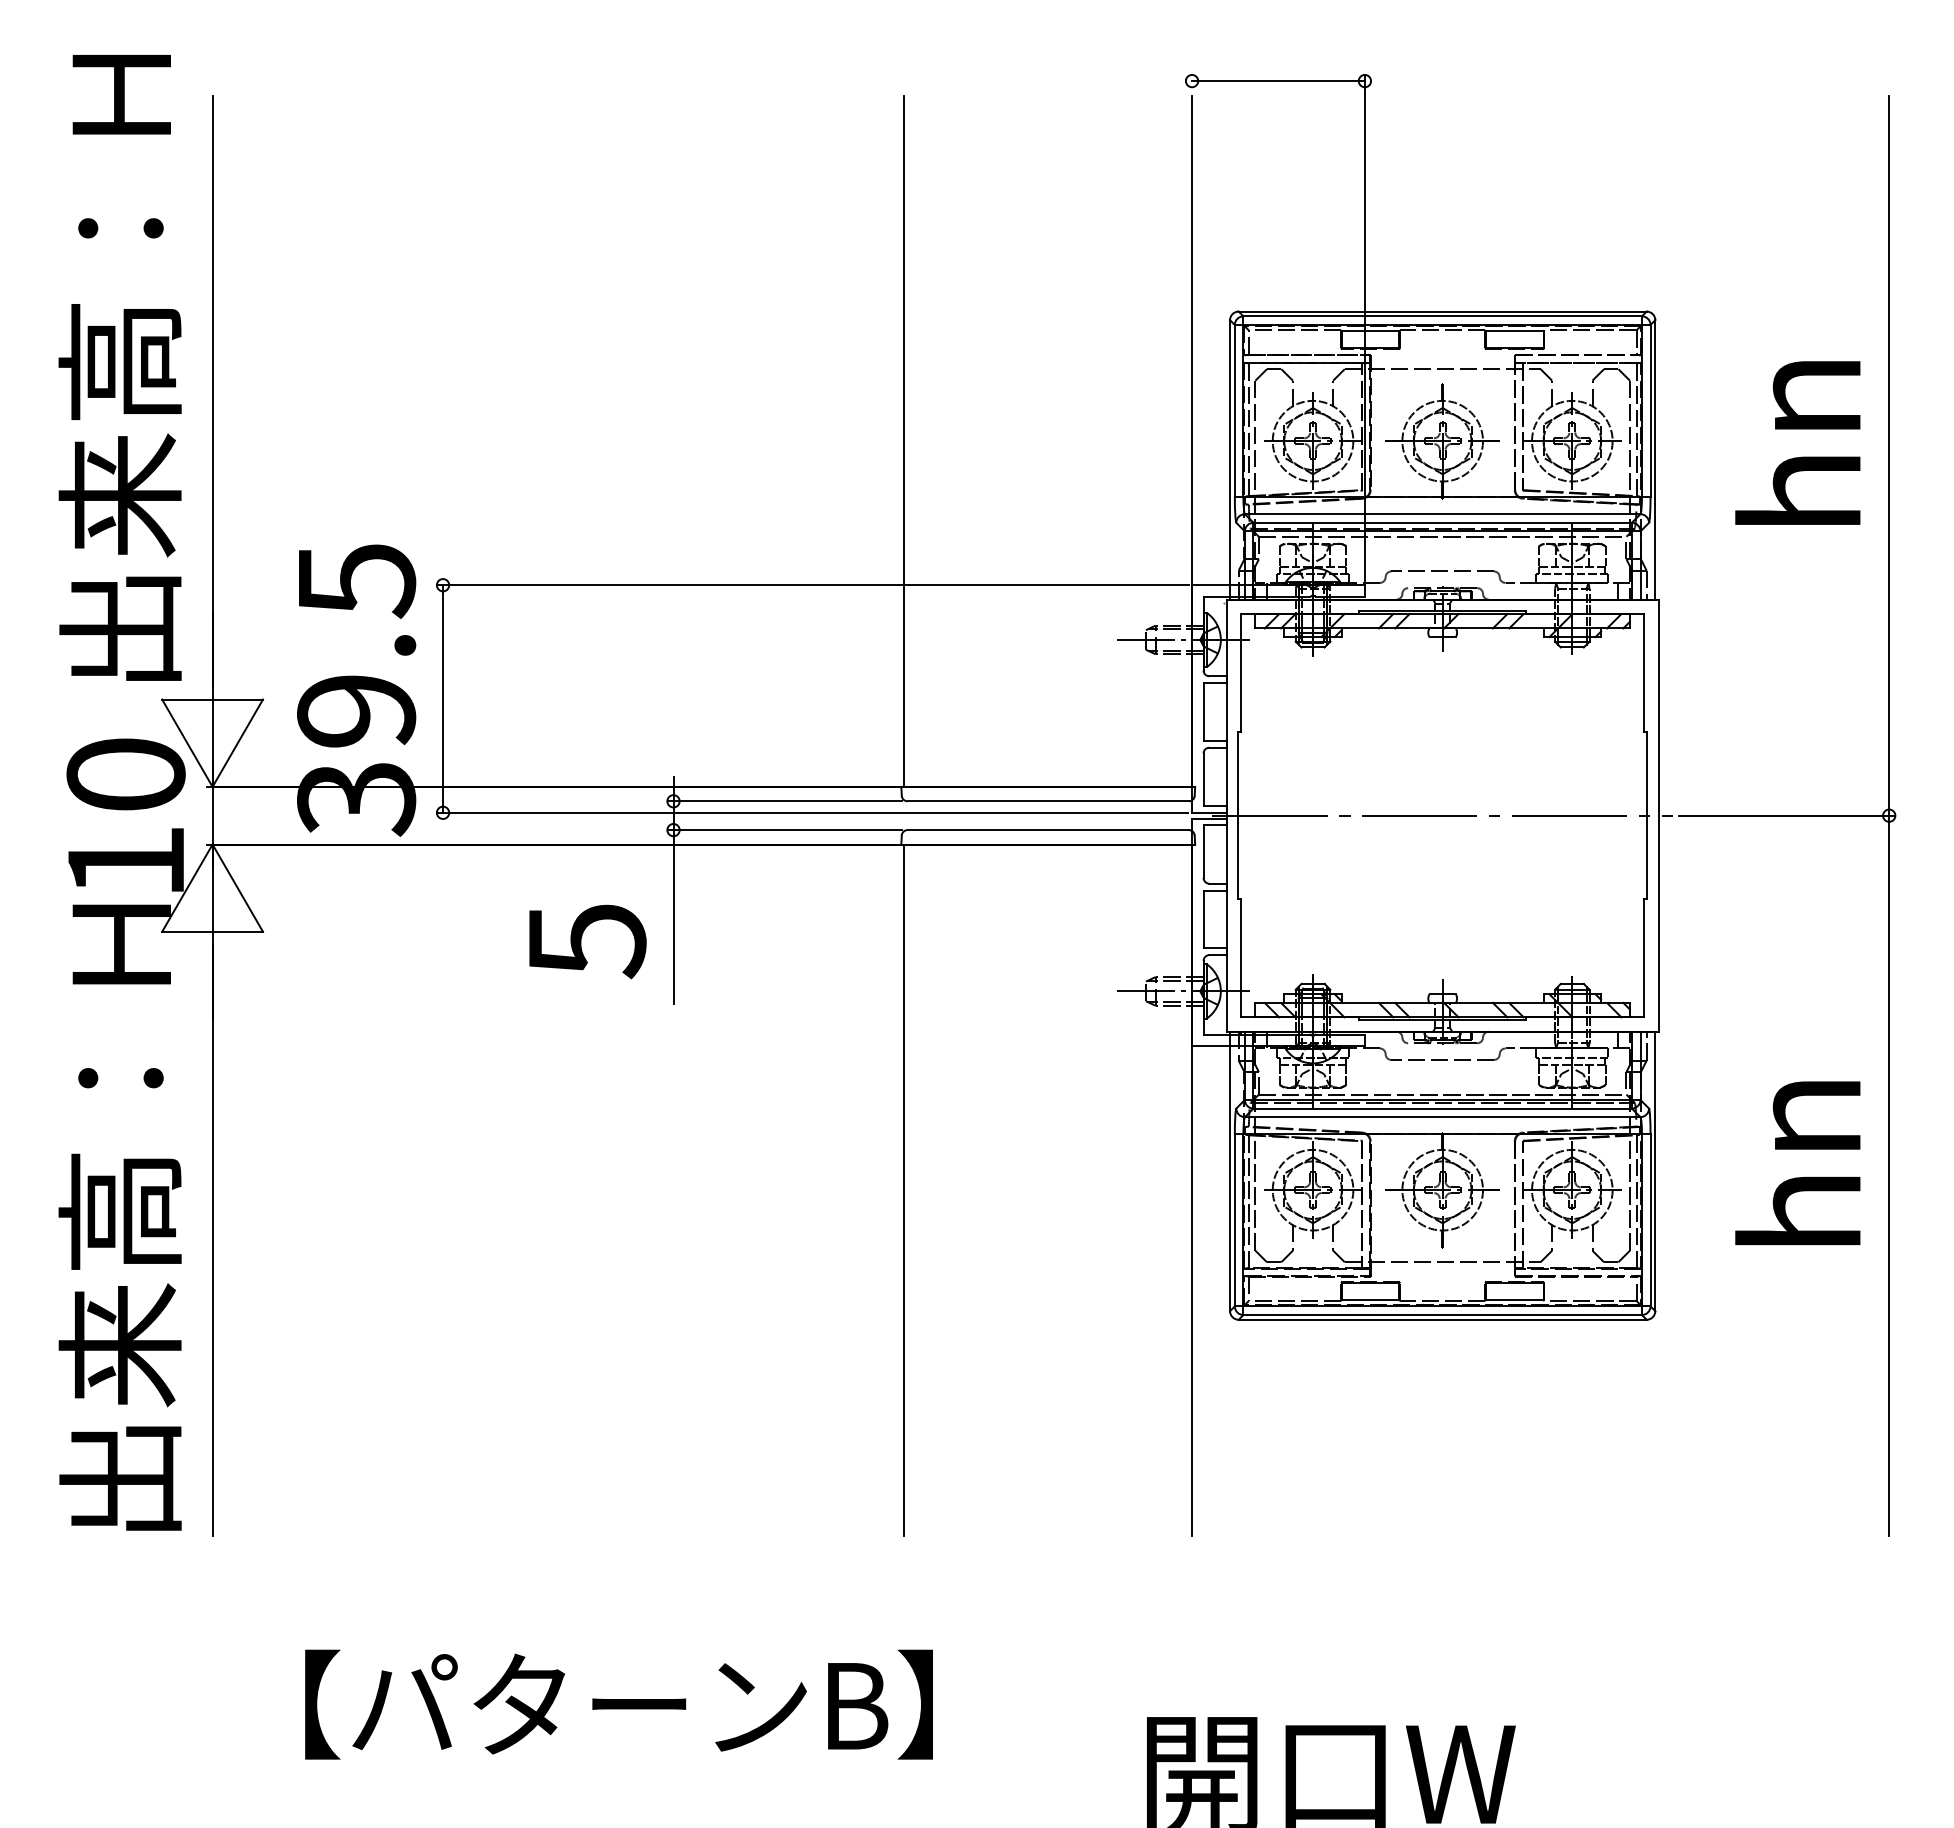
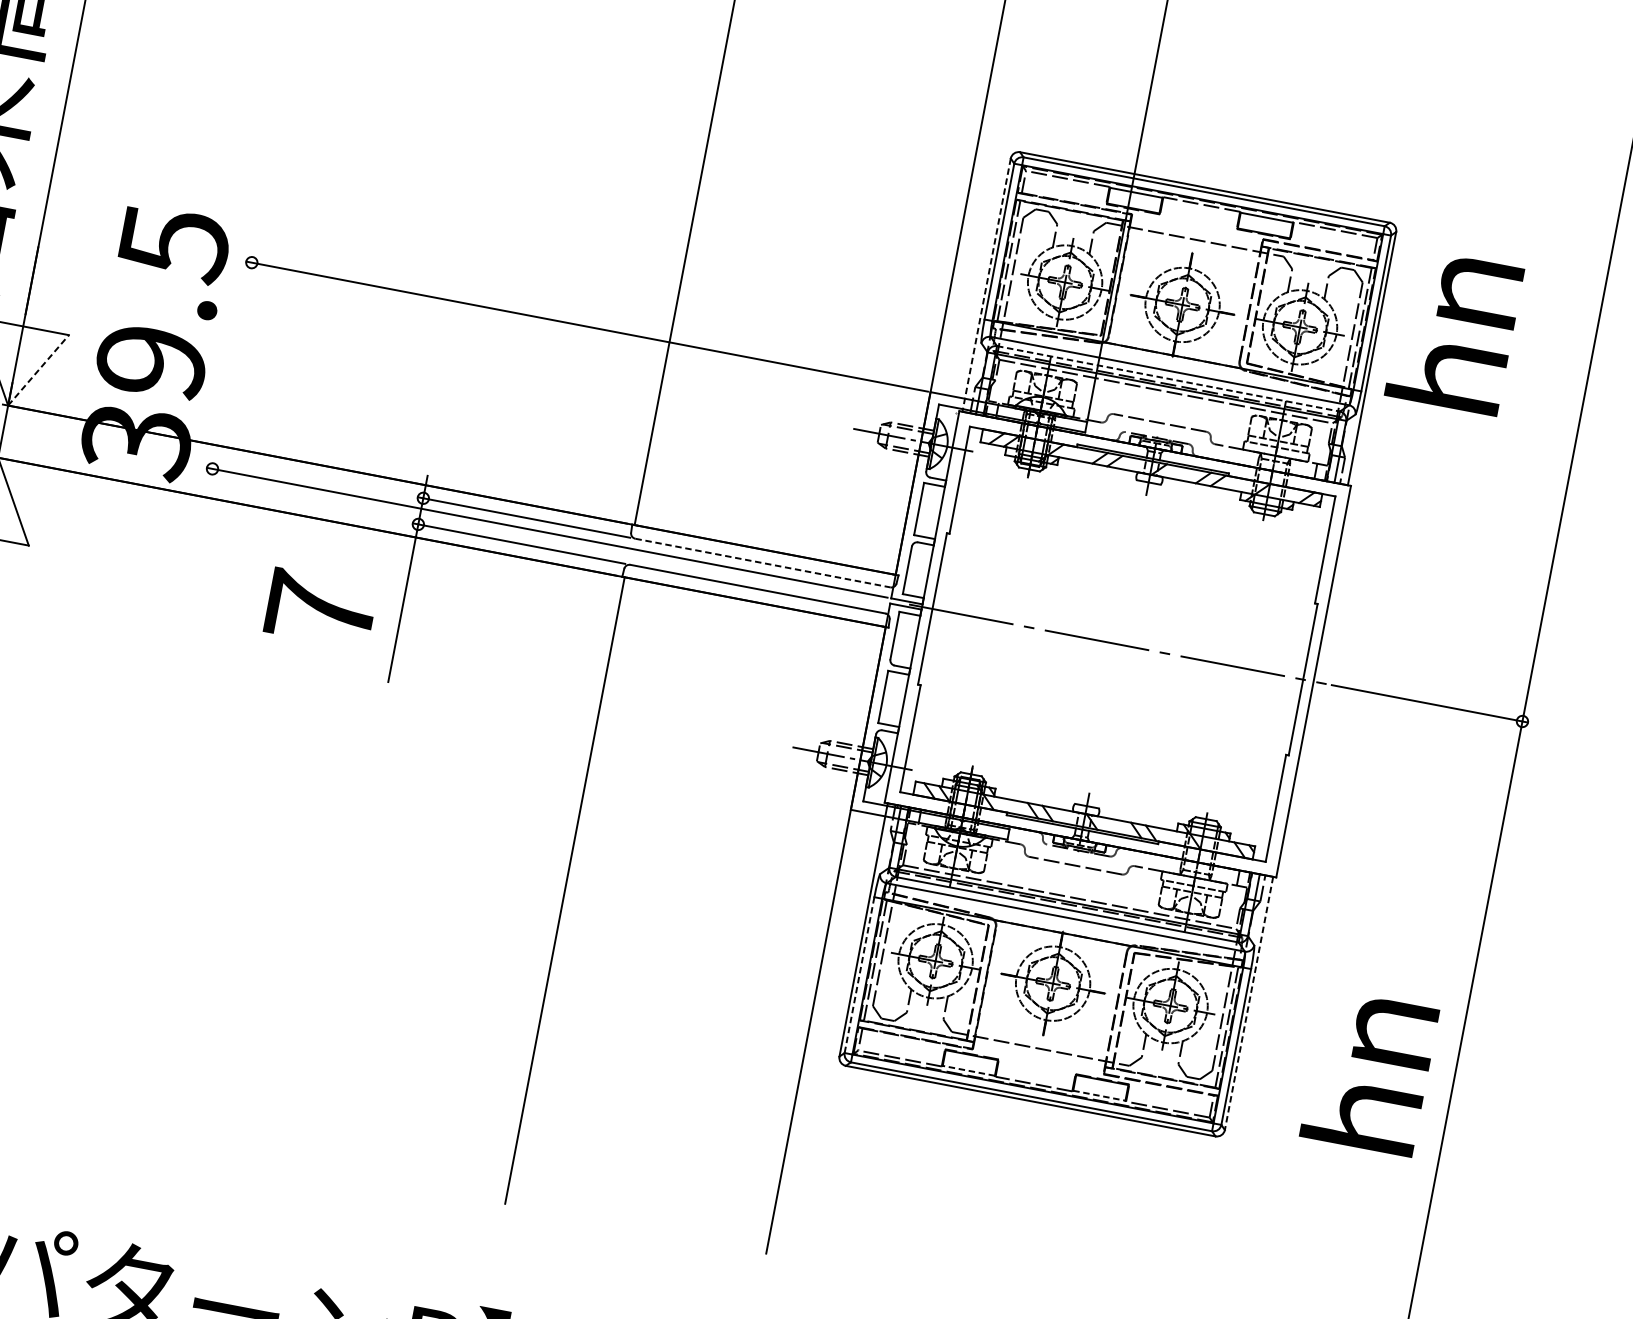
text: (1797, 442) -> (1454, 331), moved
line: (1230, 459) -> (987, 284), solid -> dashed
line: (1443, 522) -> (1169, 378), solid -> dashed
line: (443, 698) -> (232, 365), removed
line: (238, 742) -> (39, 369), solid -> dashed
line: (1048, 801) -> (763, 563), solid -> dashed
text: (587, 941) -> (321, 610), 5 -> 7
text: (1797, 1162) -> (1369, 1072), moved
line: (1655, 1171) -> (1249, 1003), solid -> dashed
line: (1234, 1220) -> (859, 975), solid -> dashed
line: (1370, 1300) -> (968, 1071), solid -> dashed
line: (1514, 1300) -> (1099, 1096), solid -> dashed

